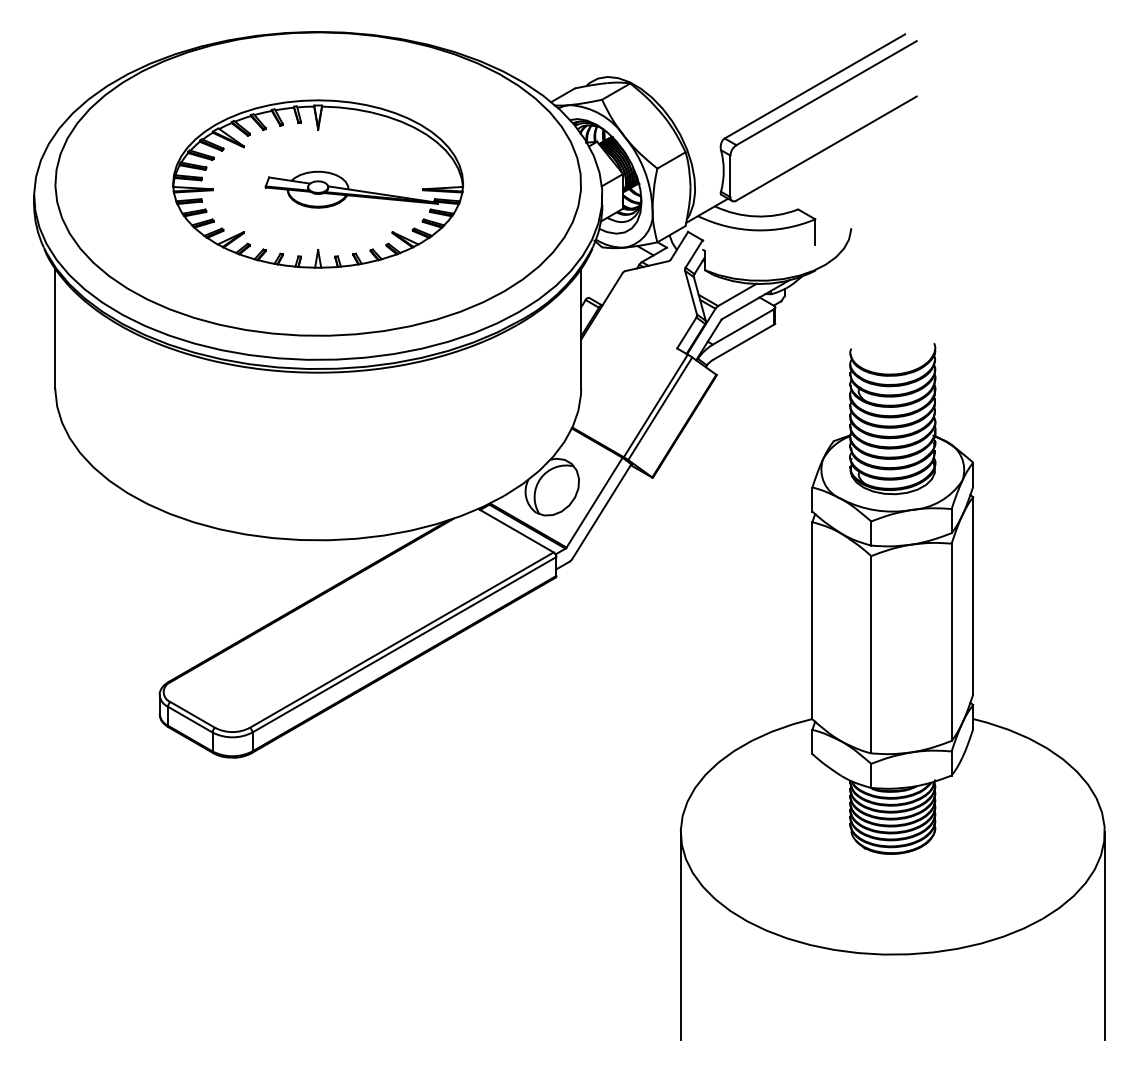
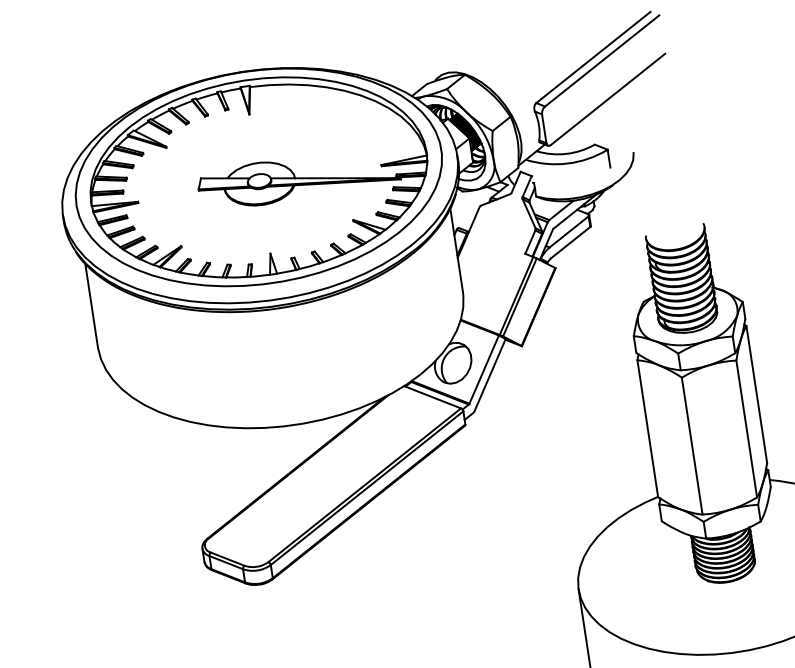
part: (317, 183) -> (258, 177), size x1.67

